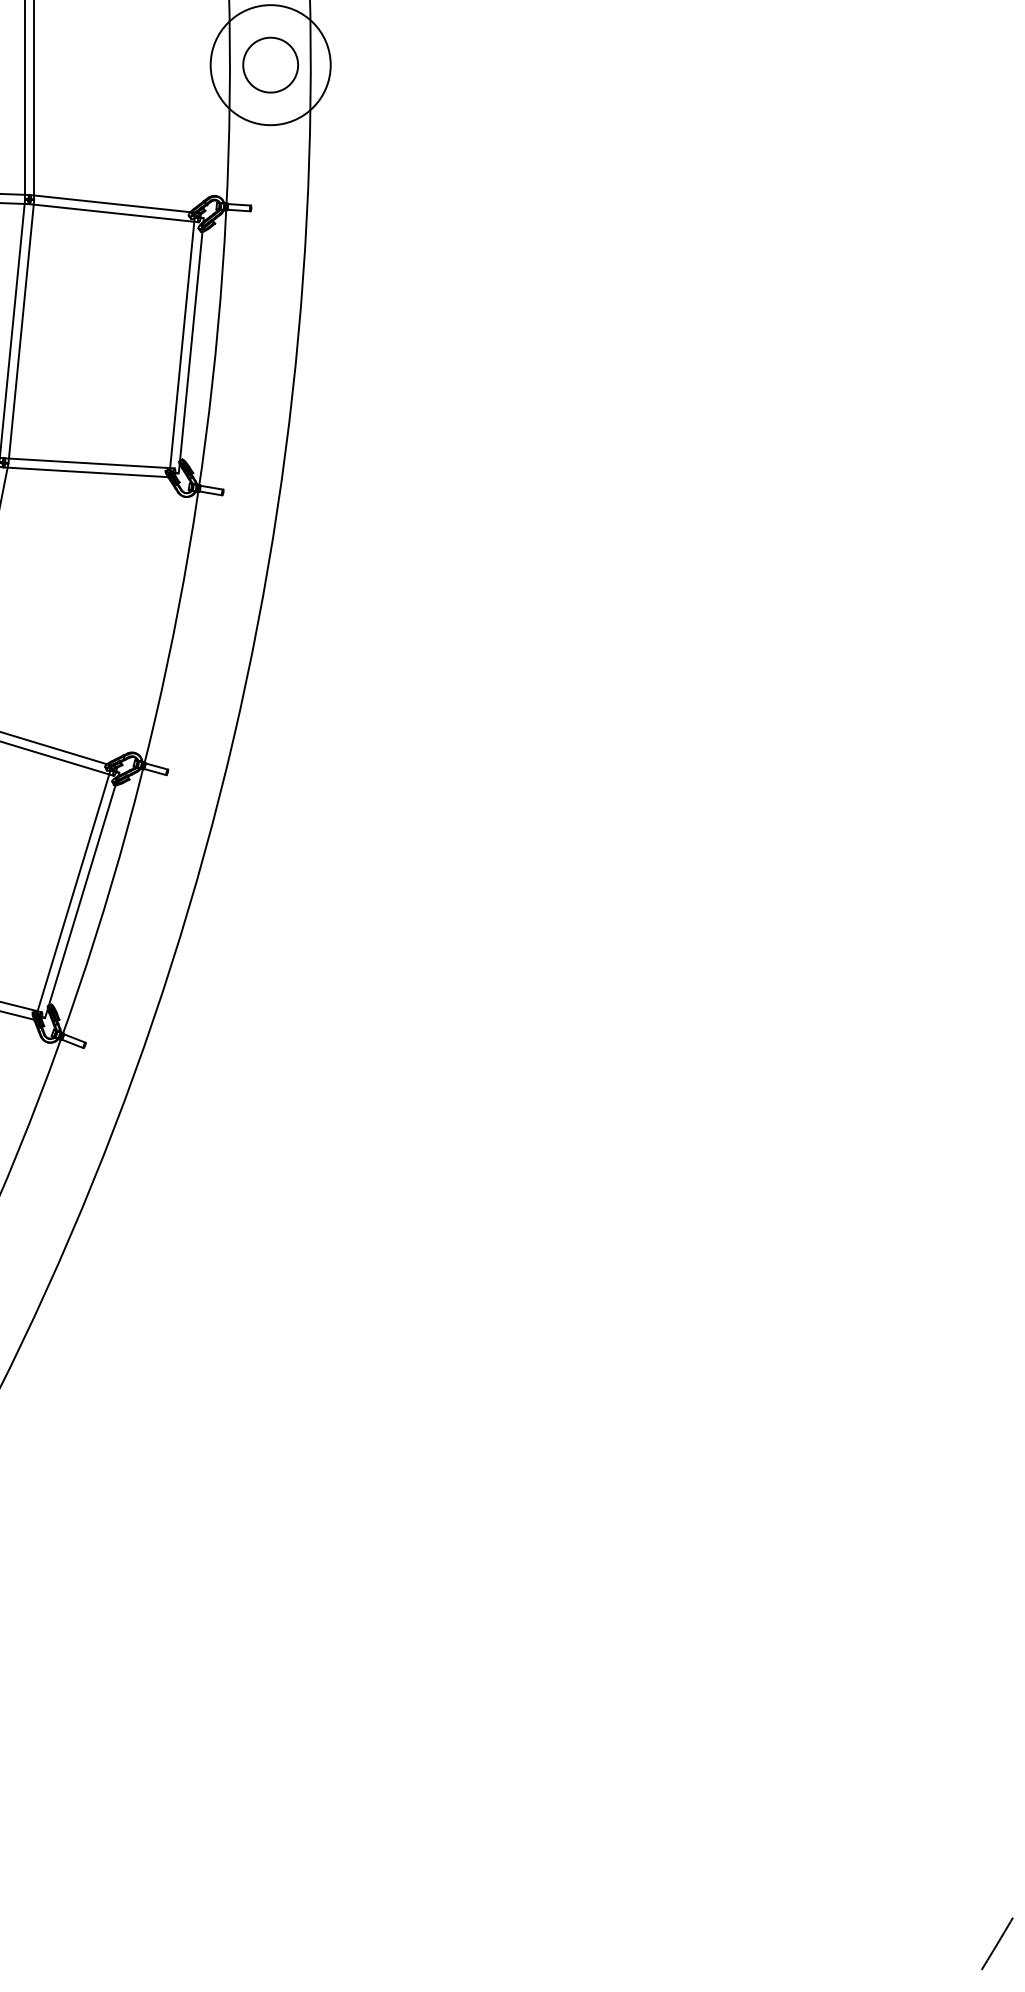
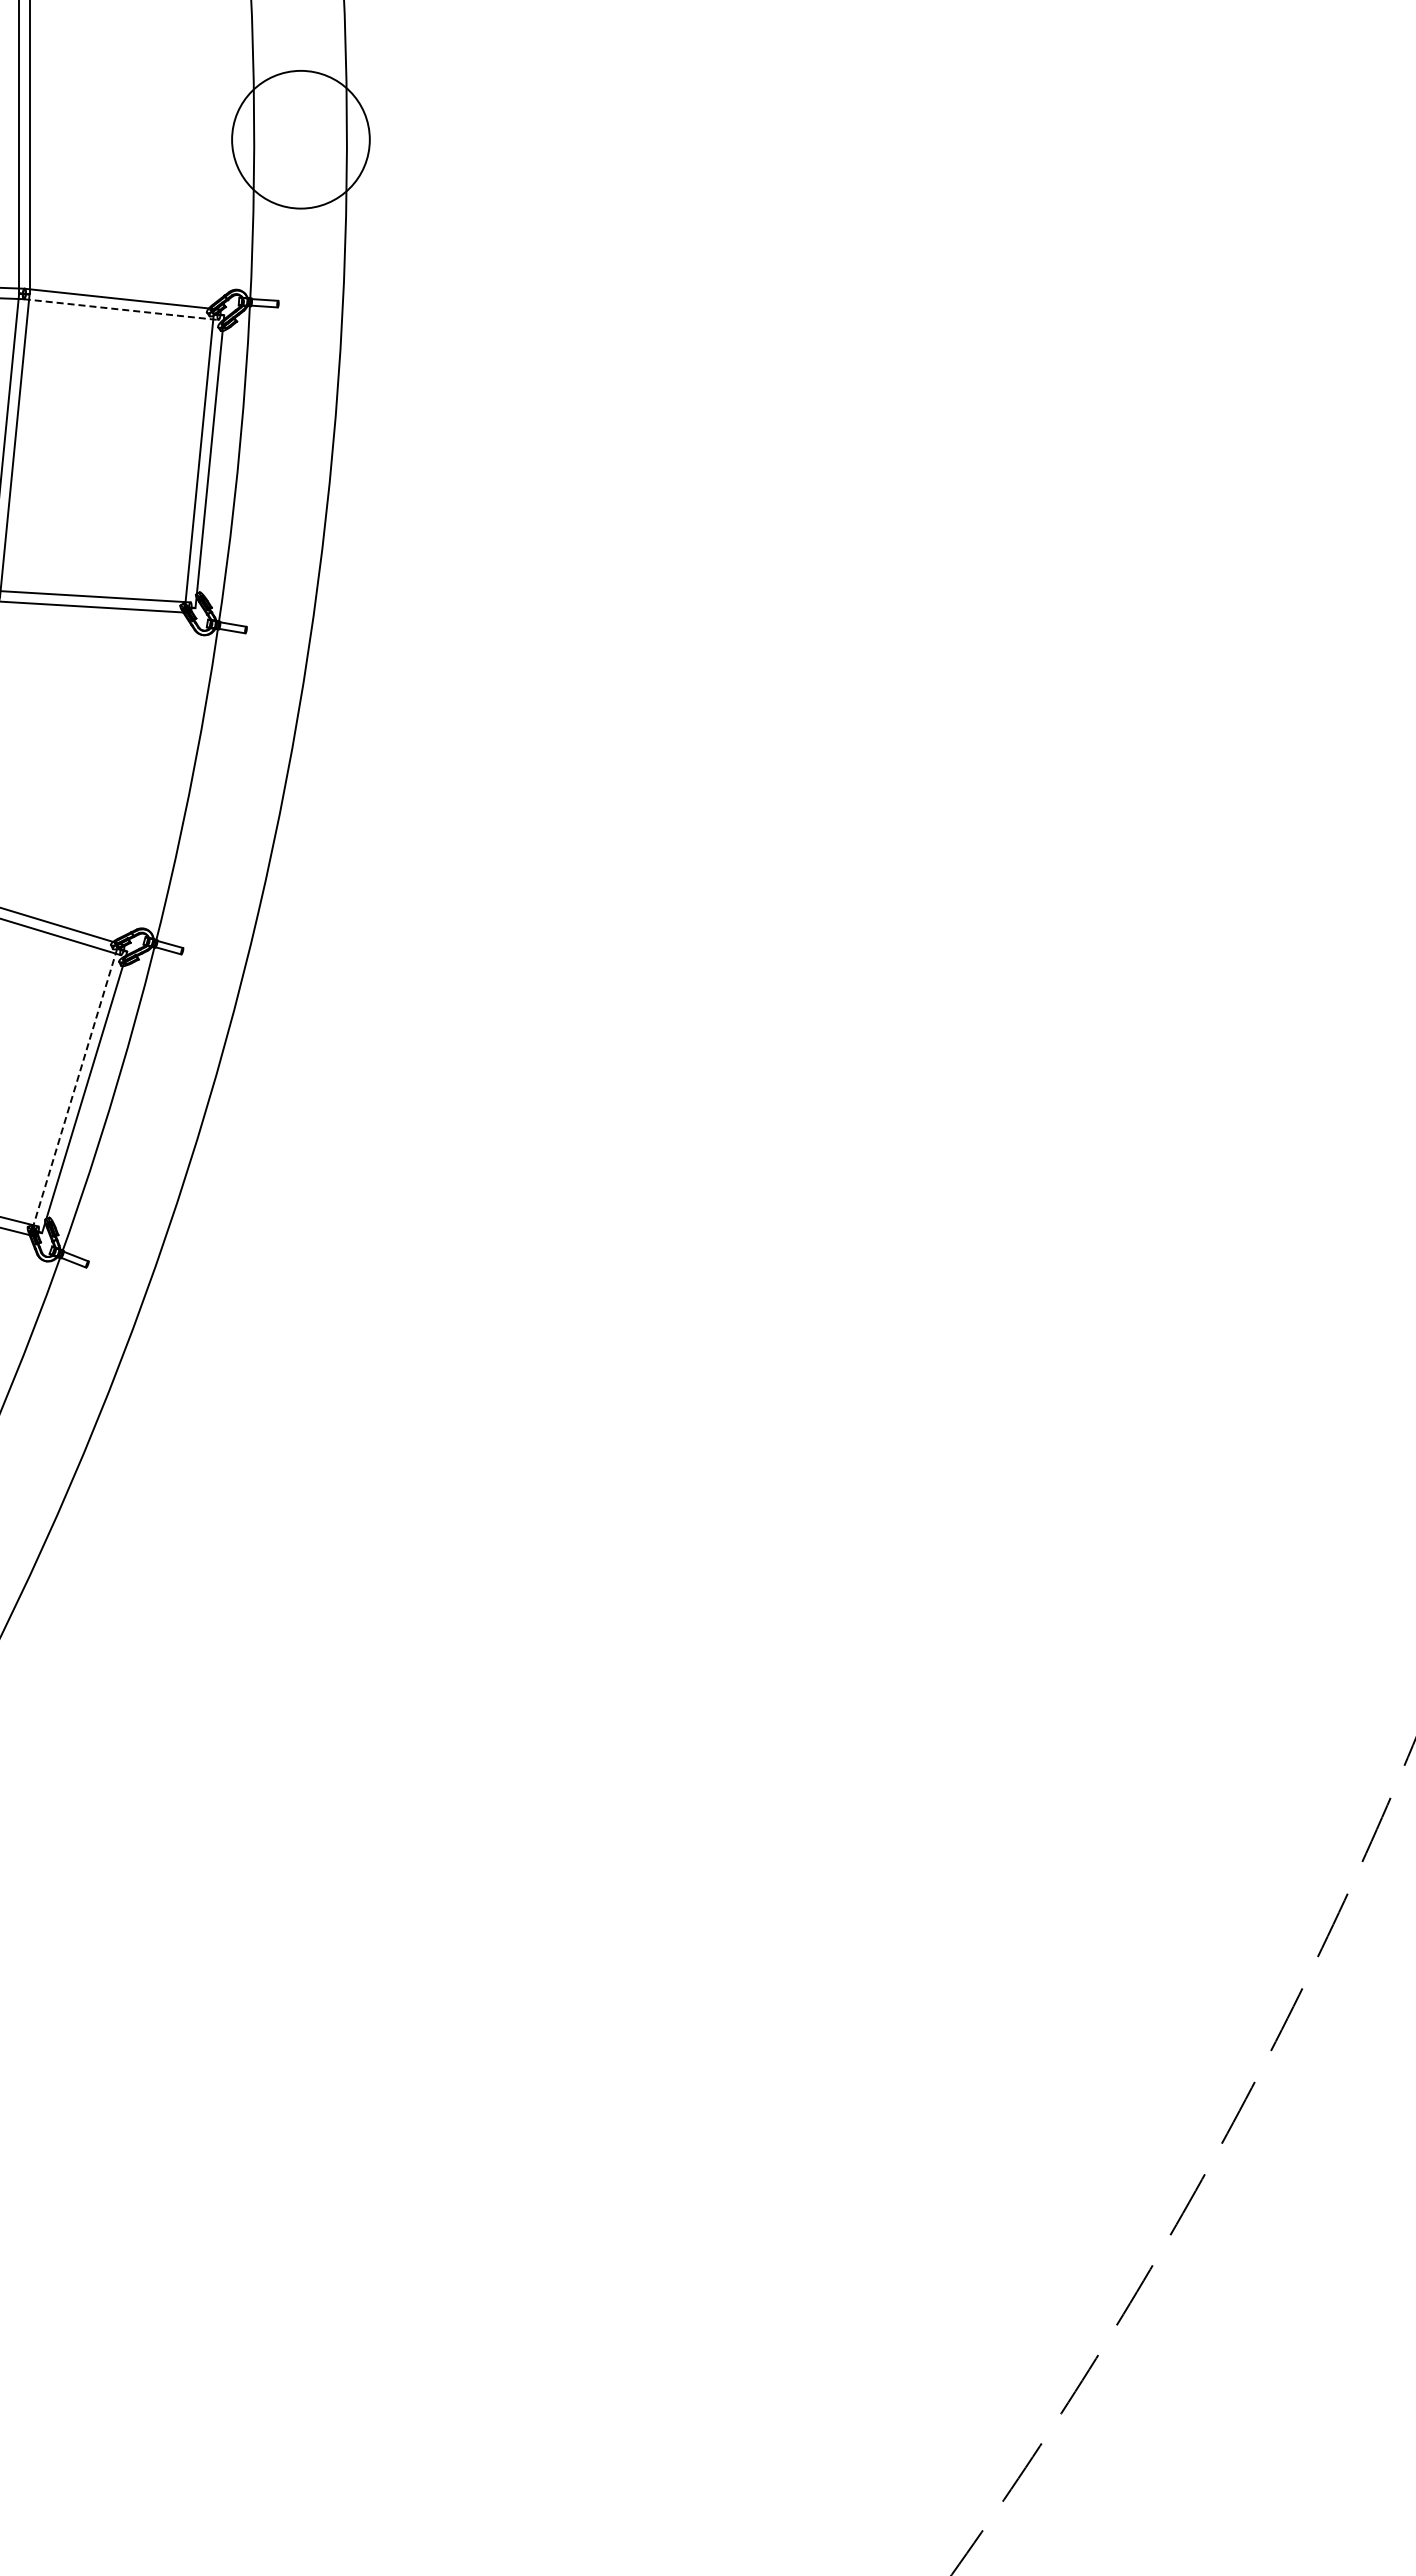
part: (270, 64) -> (300, 139), removed
line: (114, 213) -> (121, 309), solid -> dashed
line: (73, 892) -> (74, 1089), solid -> dashed

